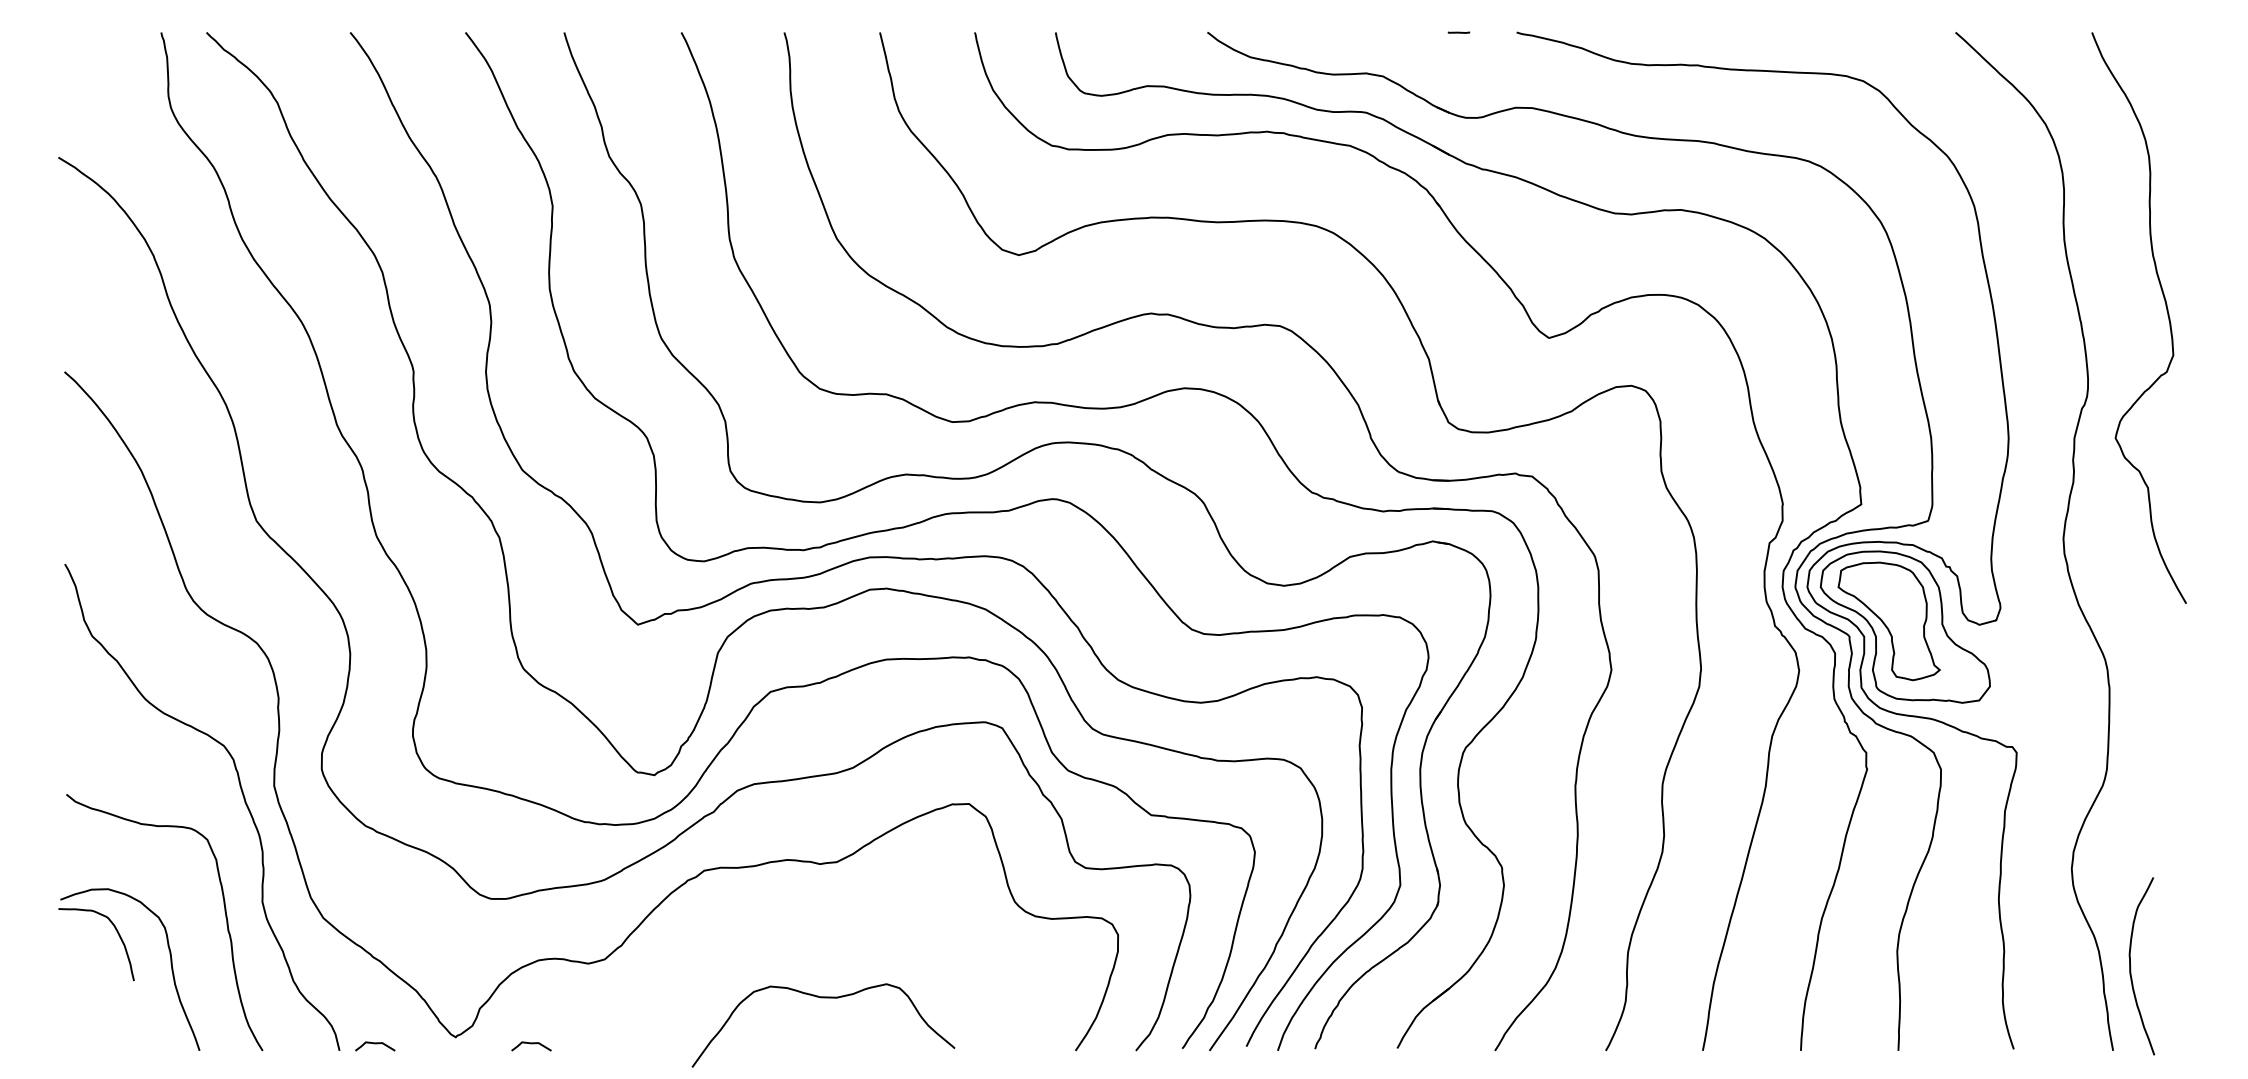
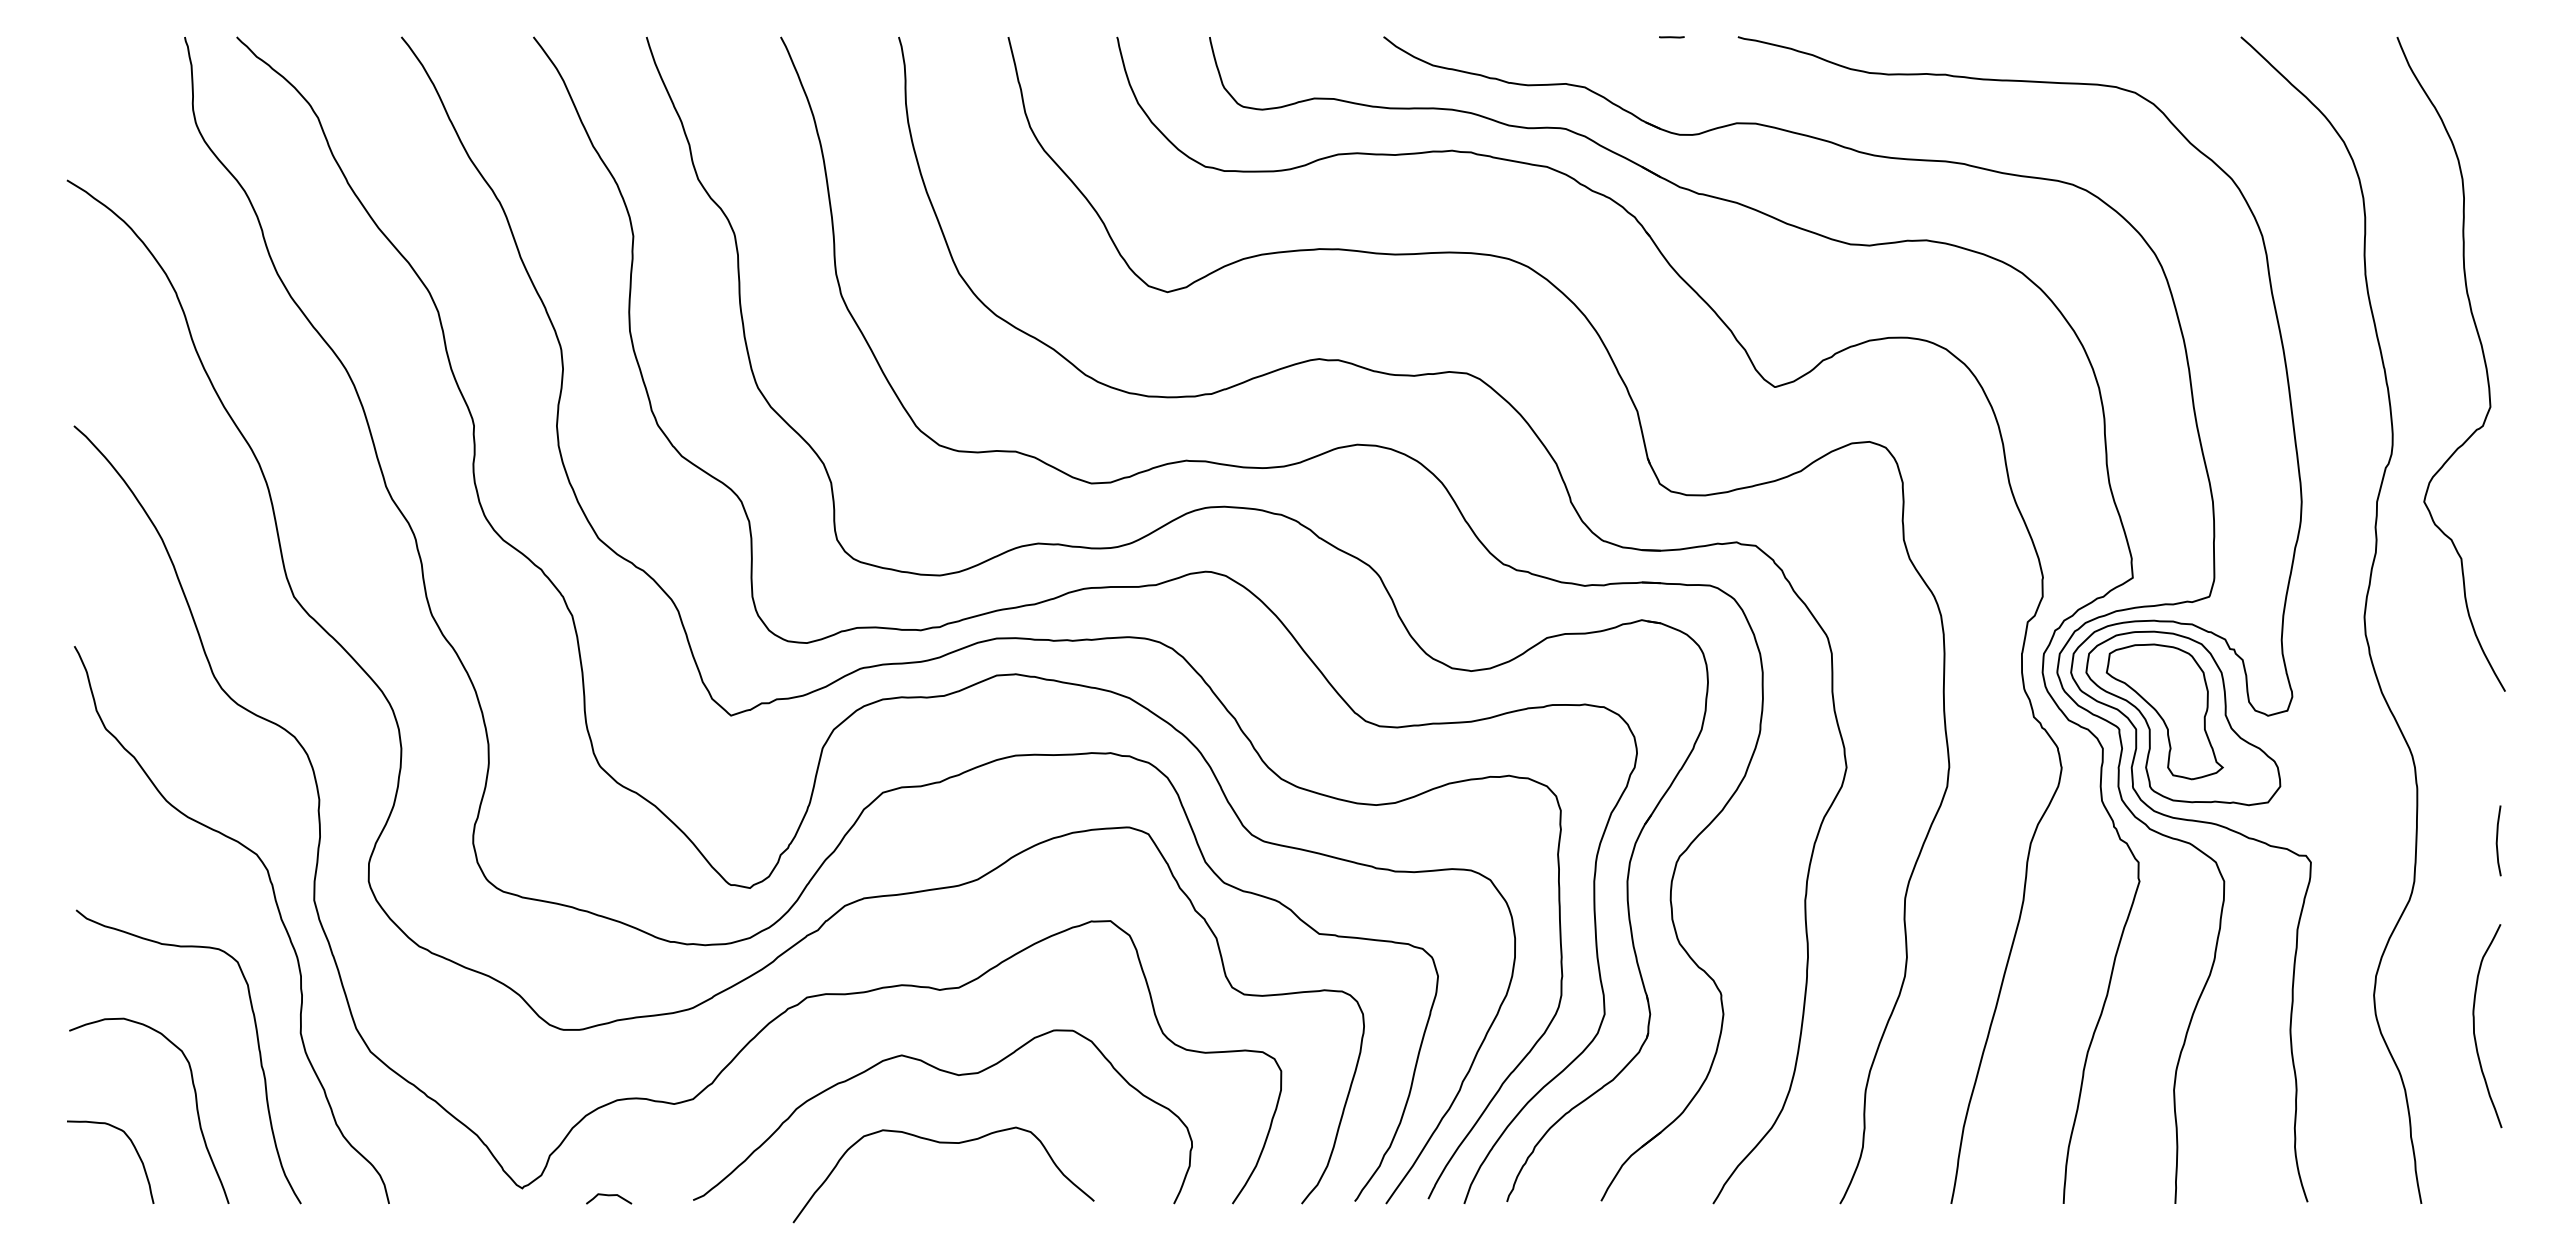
line: (2179, 733) -> (2497, 840), added
curve: (117, 933) -> (134, 1149), moved
curve: (830, 937) -> (951, 1074), added
curve: (2130, 966) -> (2474, 1026), moved
curve: (375, 1044) -> (430, 1196), removed

